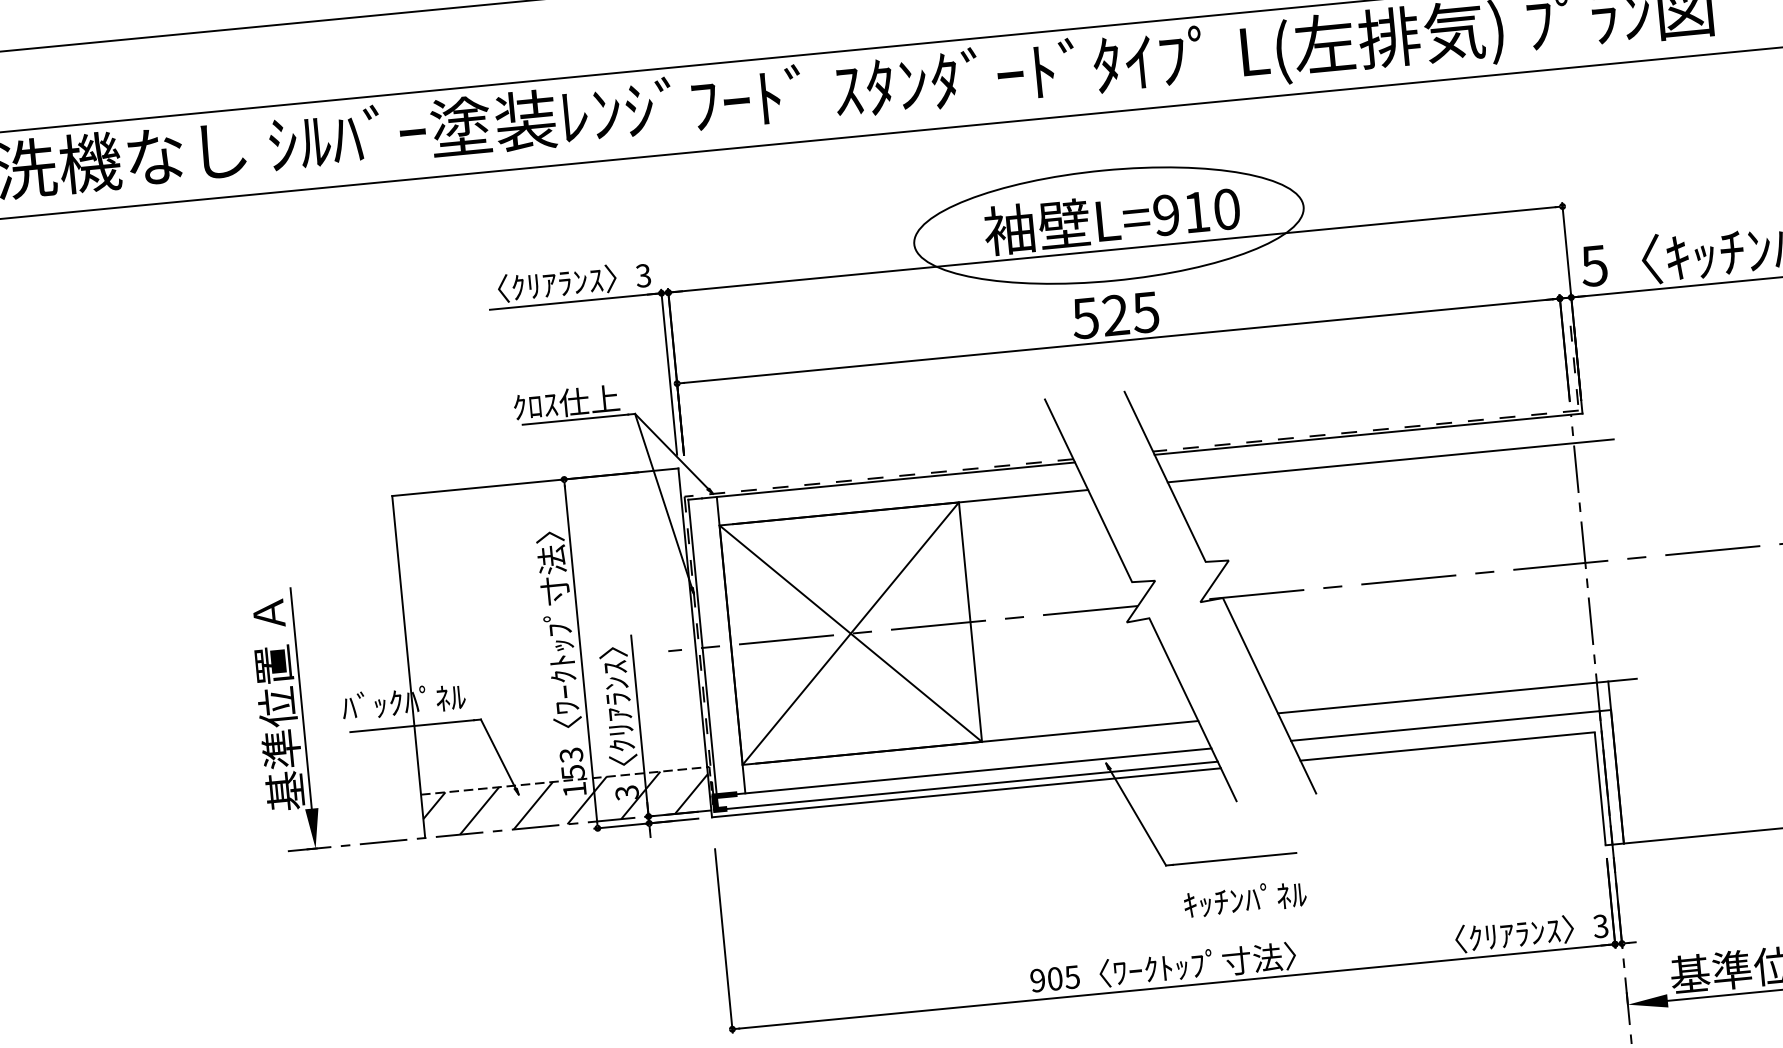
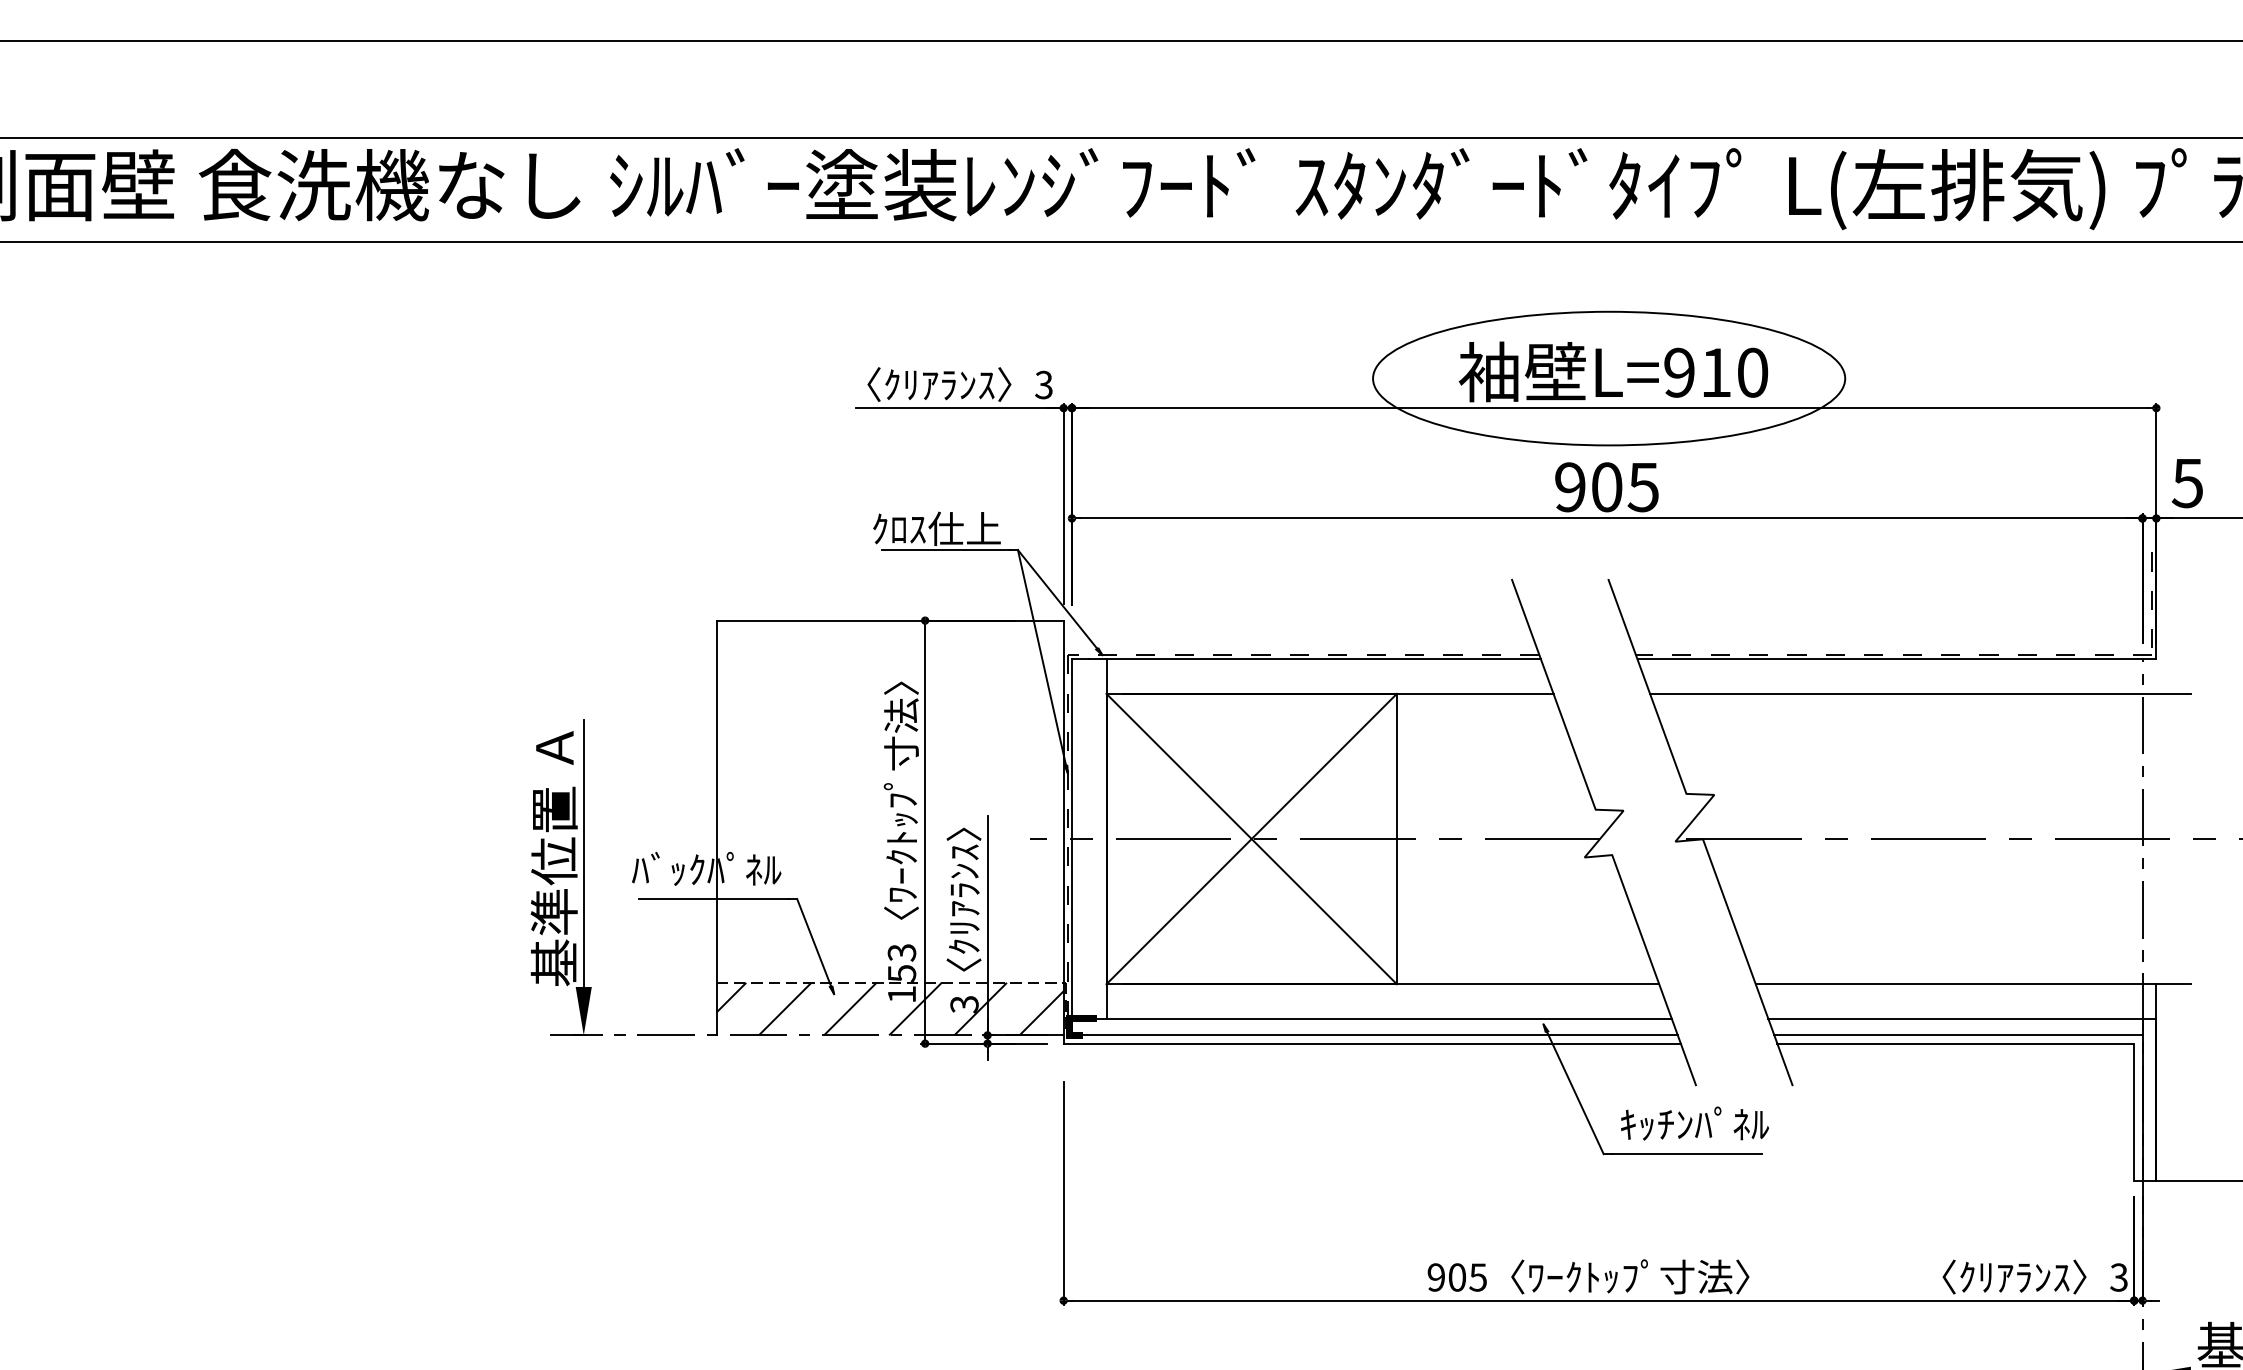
text: (1100, 317) -> (1588, 487), 525 -> 905
line: (1449, 739) -> (1958, 1035), added
text: (1244, 899) -> (1694, 1123), moved

